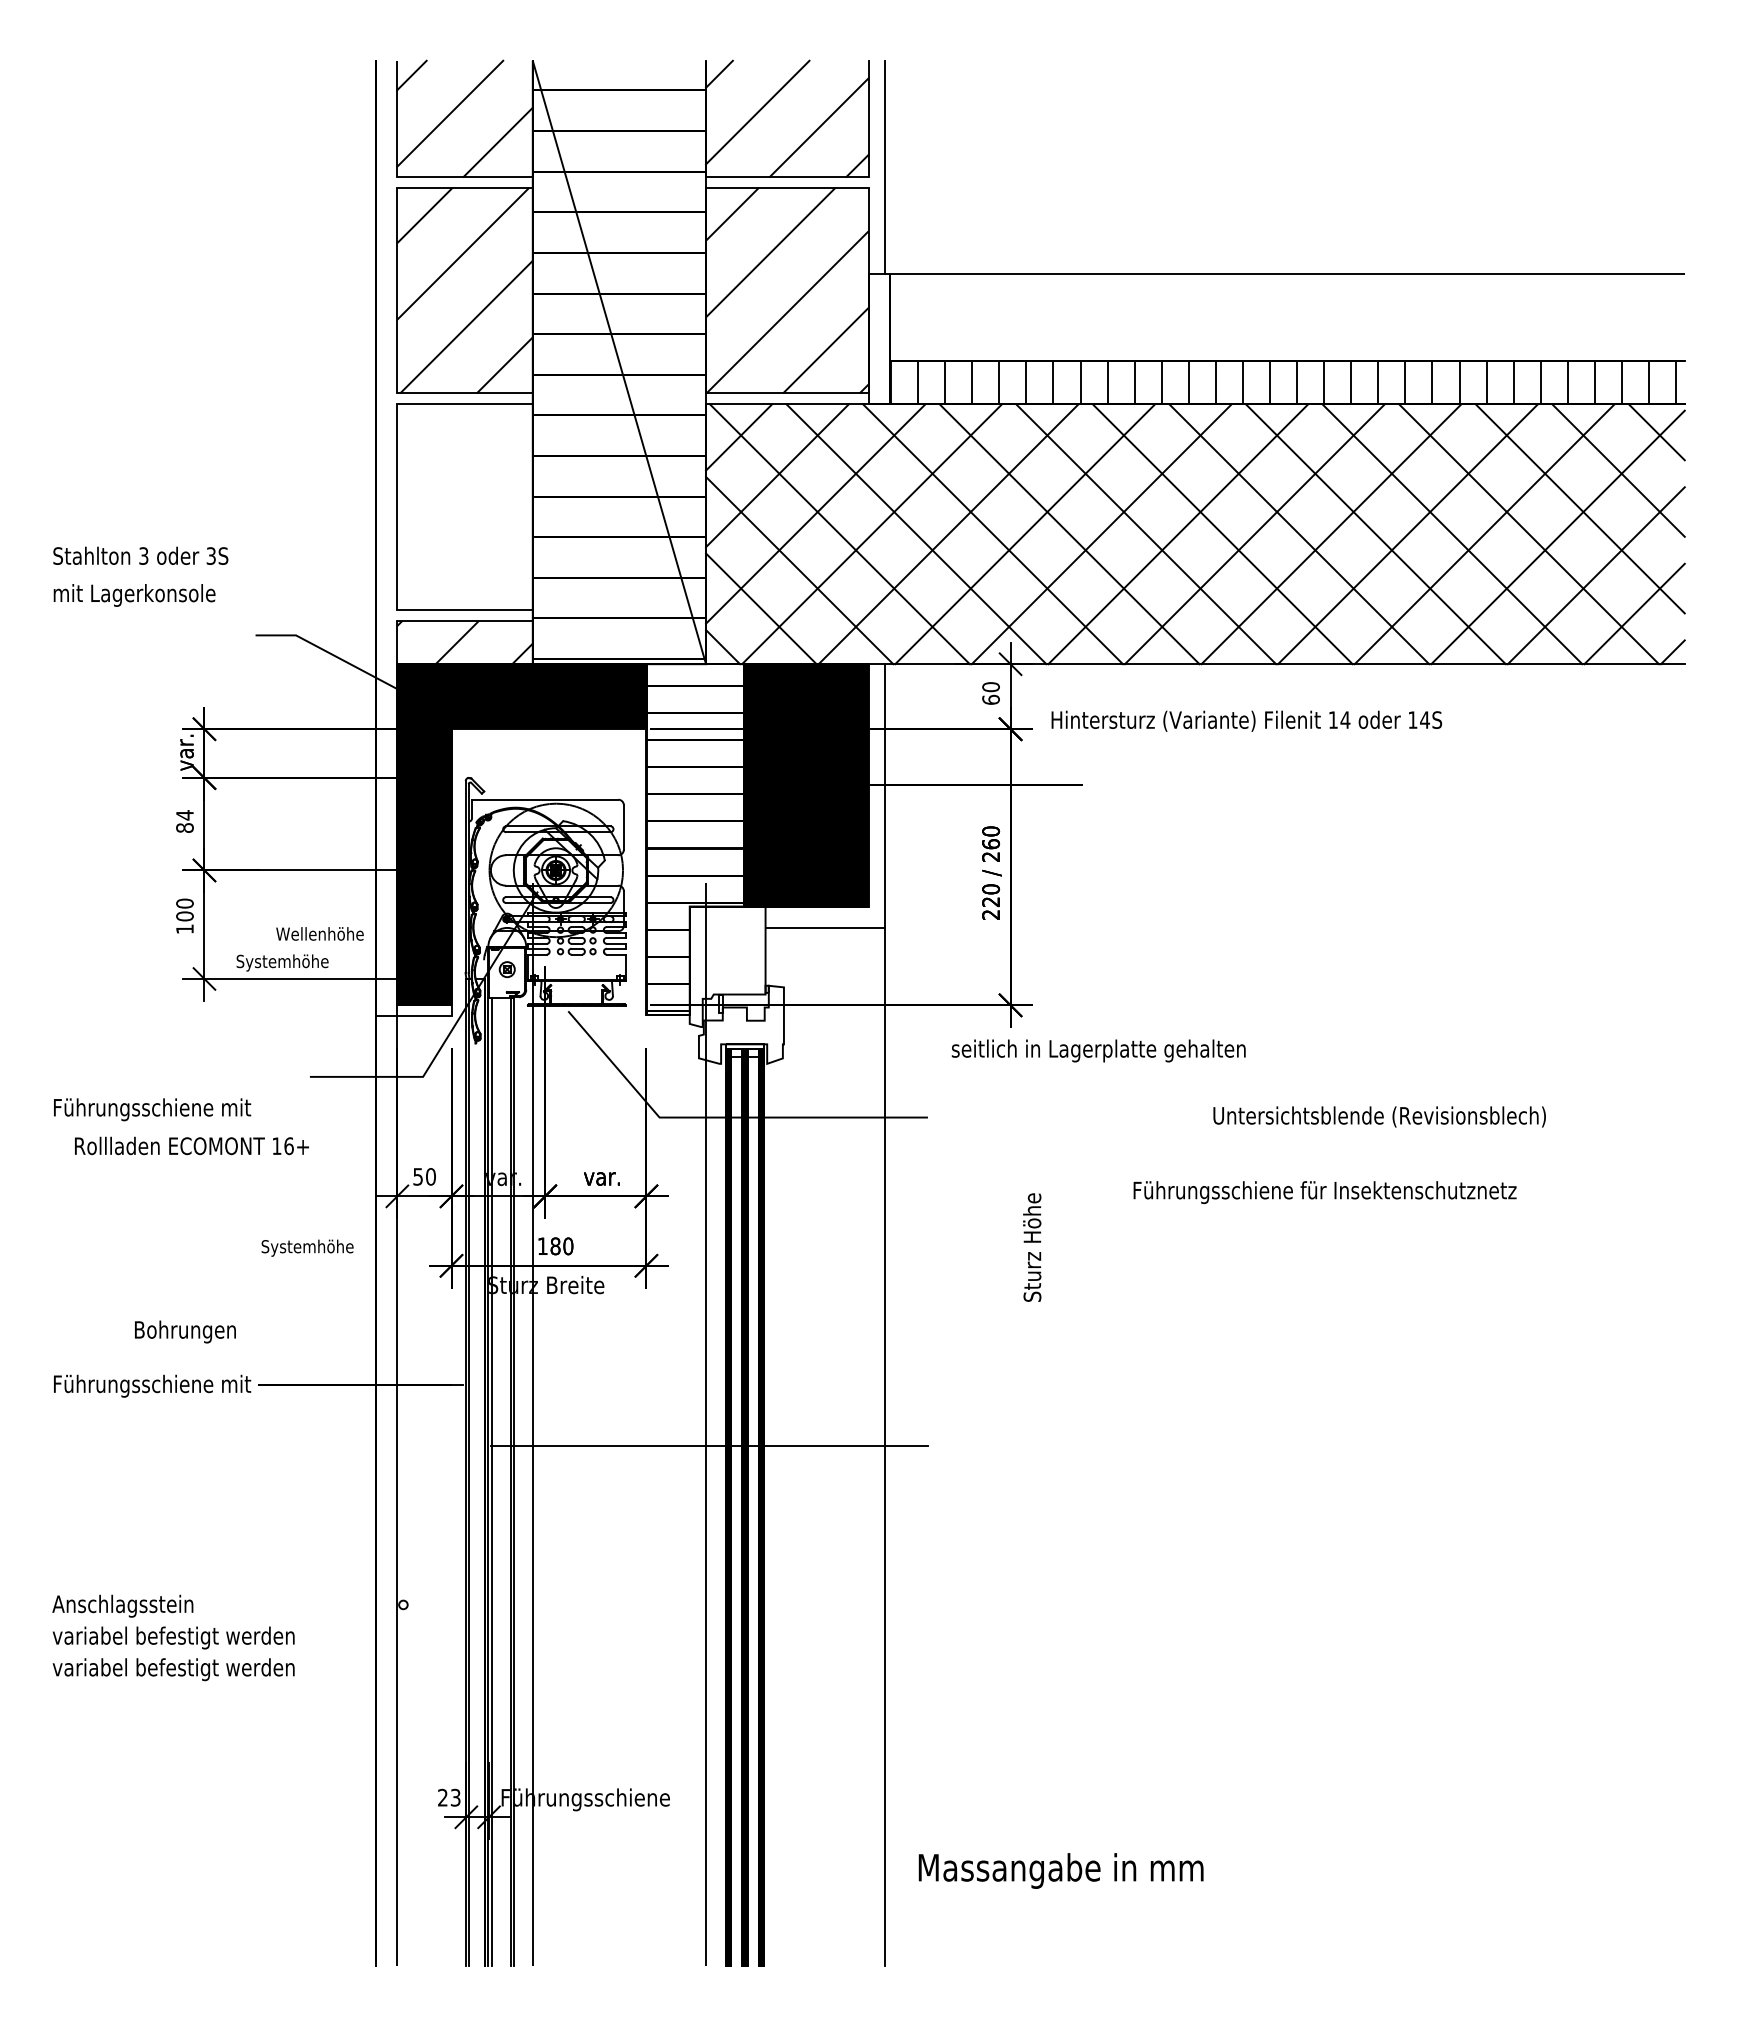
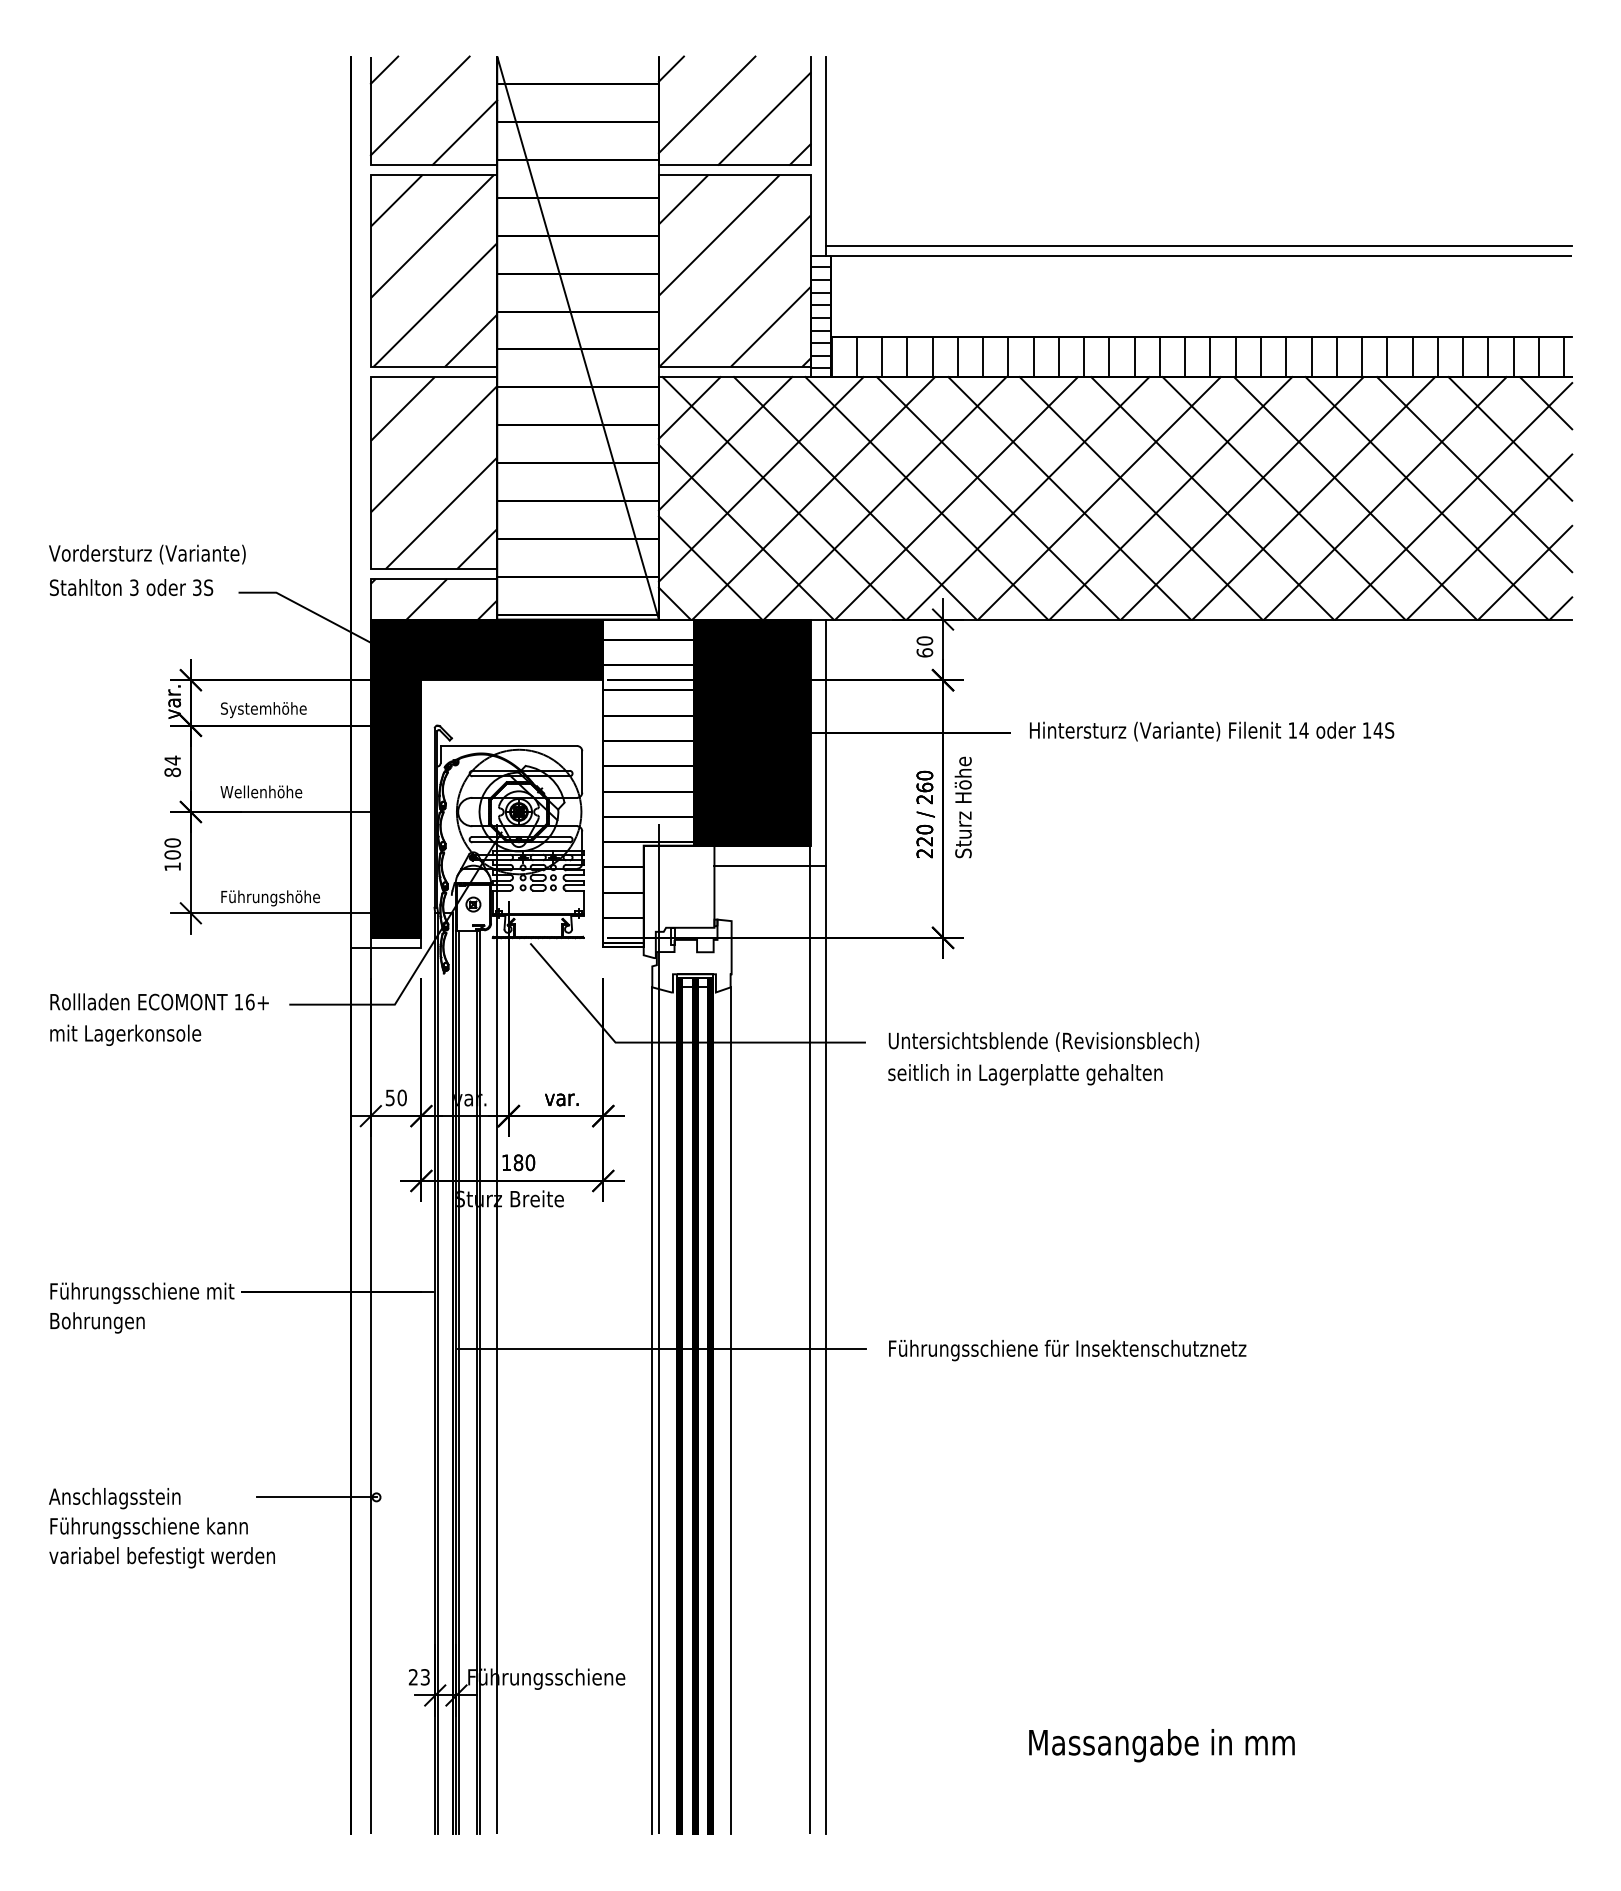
line: (1284, 263) -> (1198, 245), added
hatch: (879, 340) -> (820, 317), added
hatch: (464, 507) -> (433, 473), added
text: (140, 555) -> (131, 587), moved
text: (157, 595) -> (147, 555), mit Lagerkonsole -> Vordersturz (Variante)
text: (1246, 720) -> (1211, 730), moved
text: (319, 933) -> (260, 791), moved
text: (289, 962) -> (270, 897), Systemhöhe -> Führungshöhe
text: (1098, 1050) -> (1025, 1074), moved
text: (152, 1109) -> (142, 1035), Führungsschiene mit -> mit Lagerkonsole
text: (1379, 1116) -> (1043, 1041), moved
text: (191, 1145) -> (159, 1001), moved
text: (1324, 1192) -> (1067, 1350), moved
text: (307, 1247) -> (263, 709), moved
text: (1032, 1247) -> (963, 807), moved
text: (185, 1331) -> (97, 1322), moved
line: (868, 1436) -> (810, 1340), added
line: (698, 1512) -> (651, 1411), added
line: (782, 1512) -> (730, 1411), added
line: (339, 1604) -> (316, 1496), added
text: (173, 1637) -> (161, 1527), variabel befestigt werden -> Führungsschiene kann
text: (1060, 1870) -> (1161, 1745), moved

